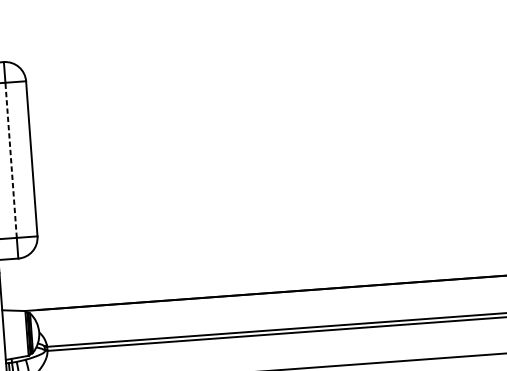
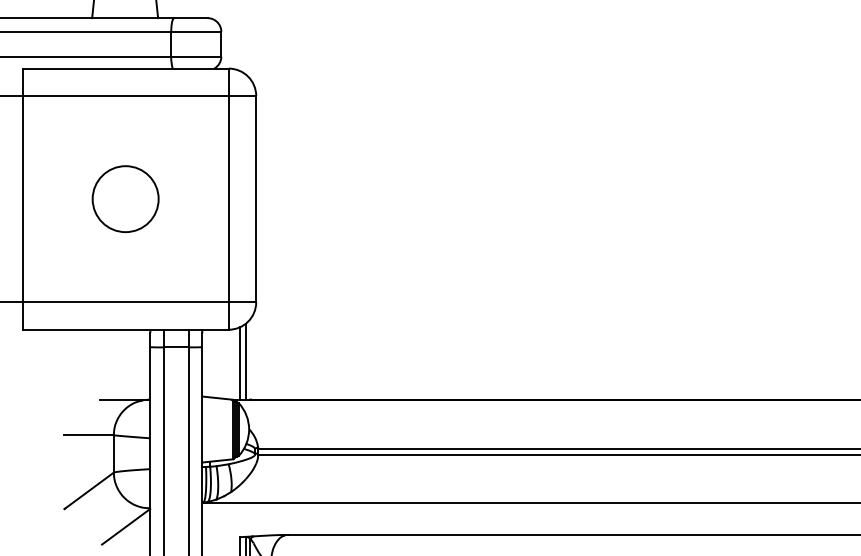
line: (10, 159) -> (228, 198), dashed -> solid
line: (32, 281) -> (245, 361), added
line: (29, 283) -> (240, 363), added

